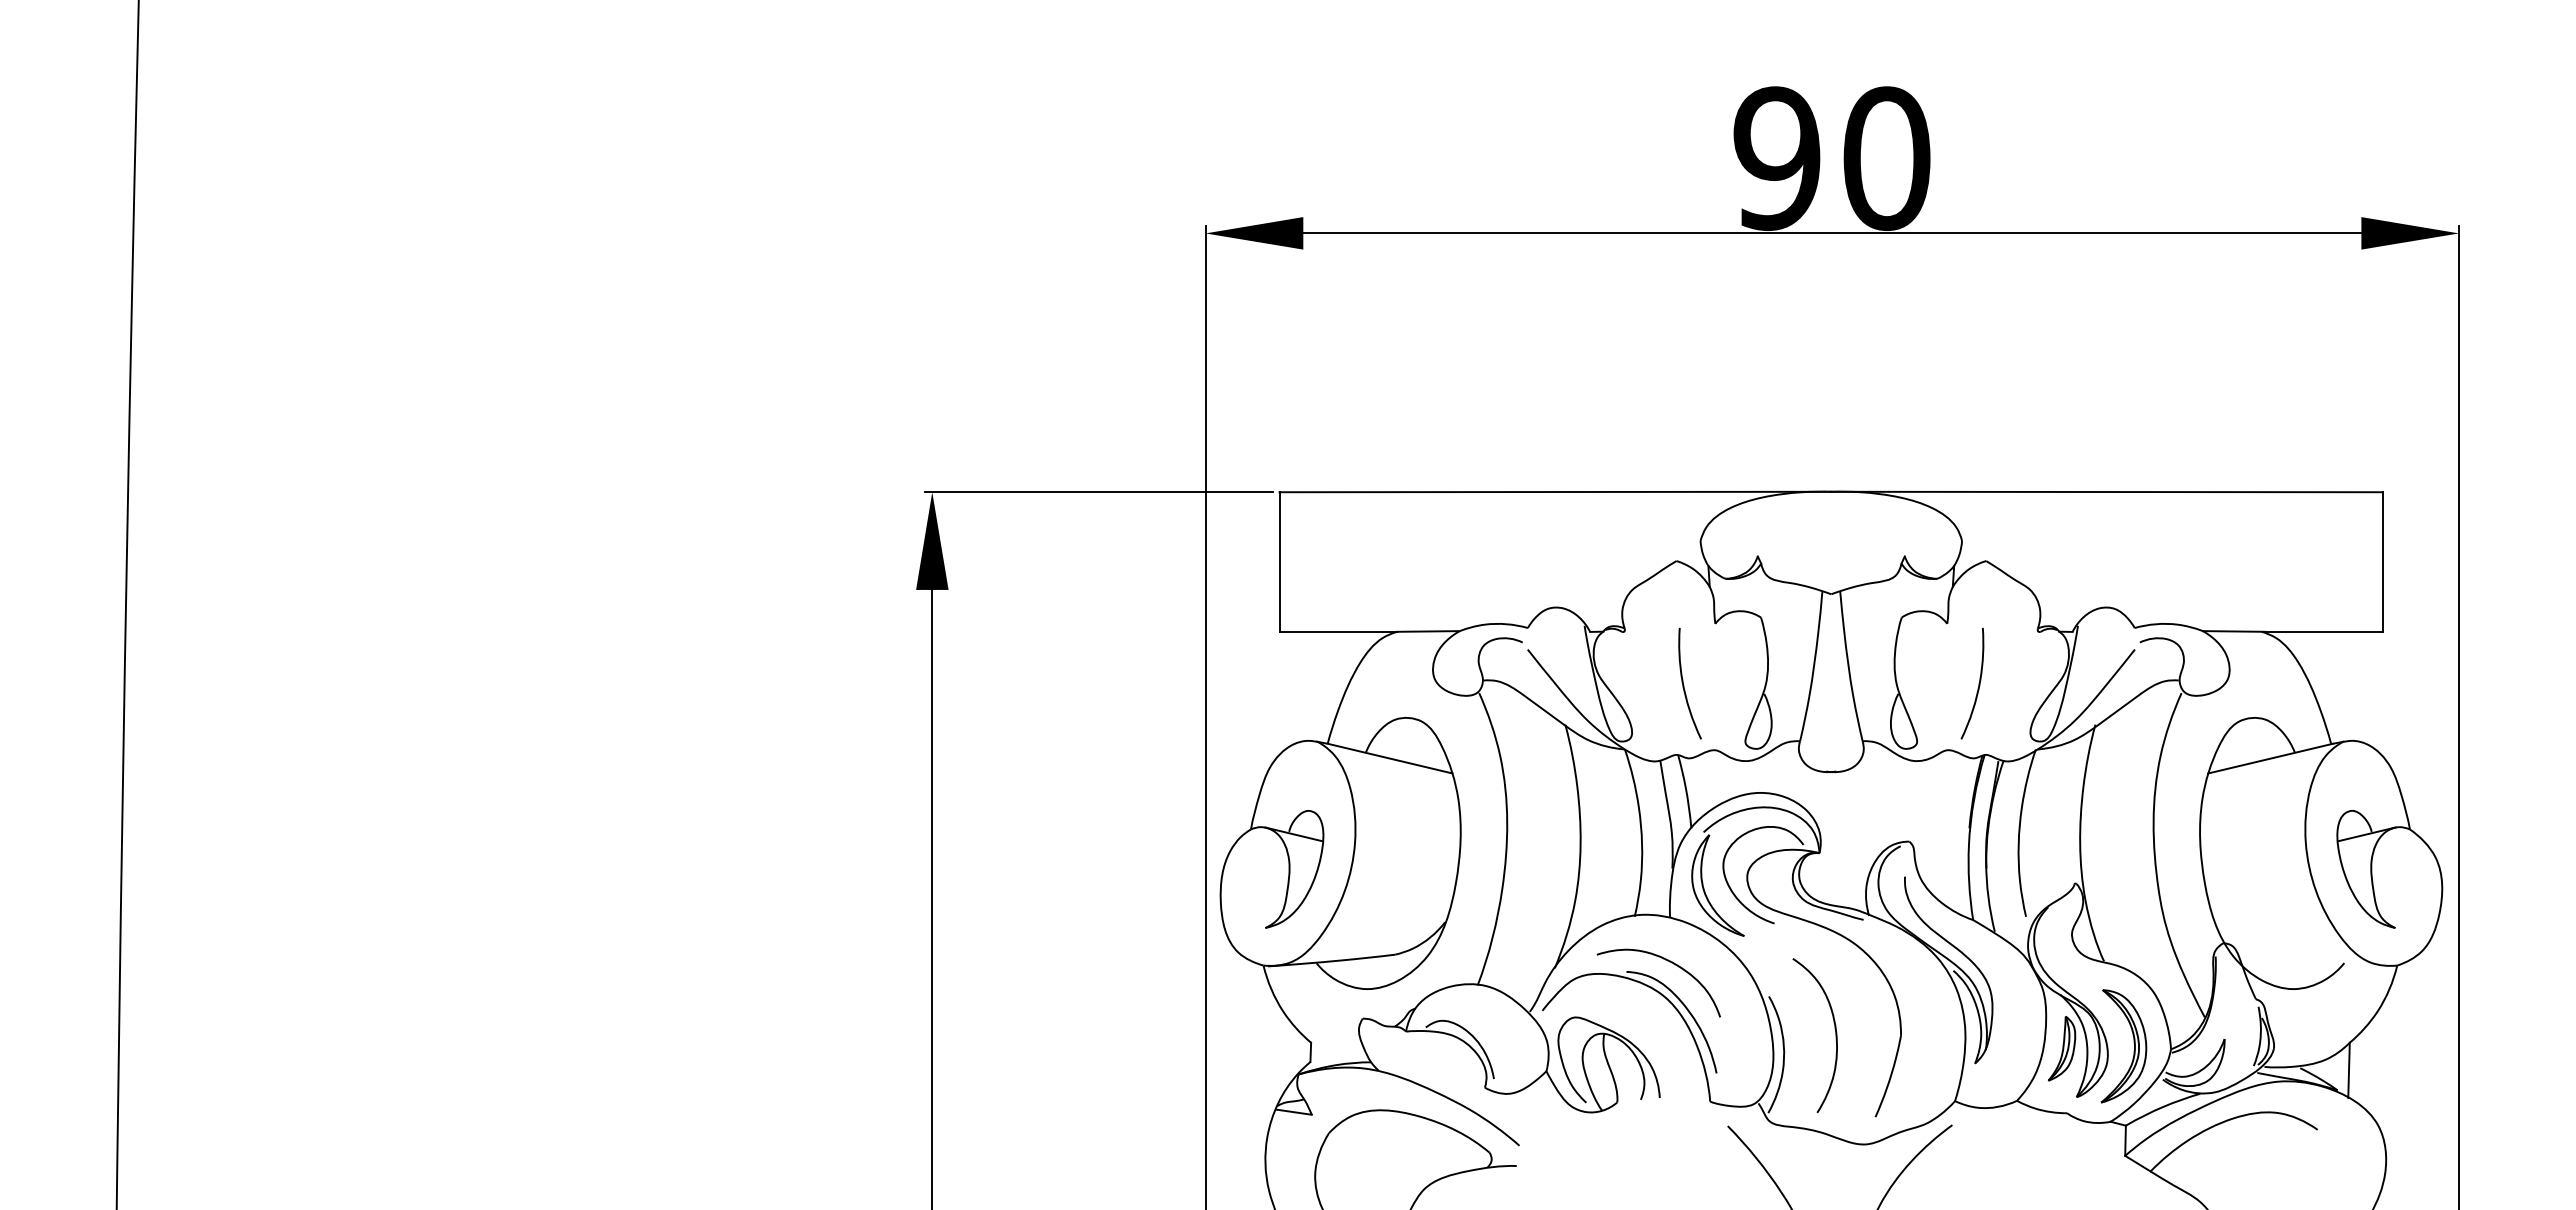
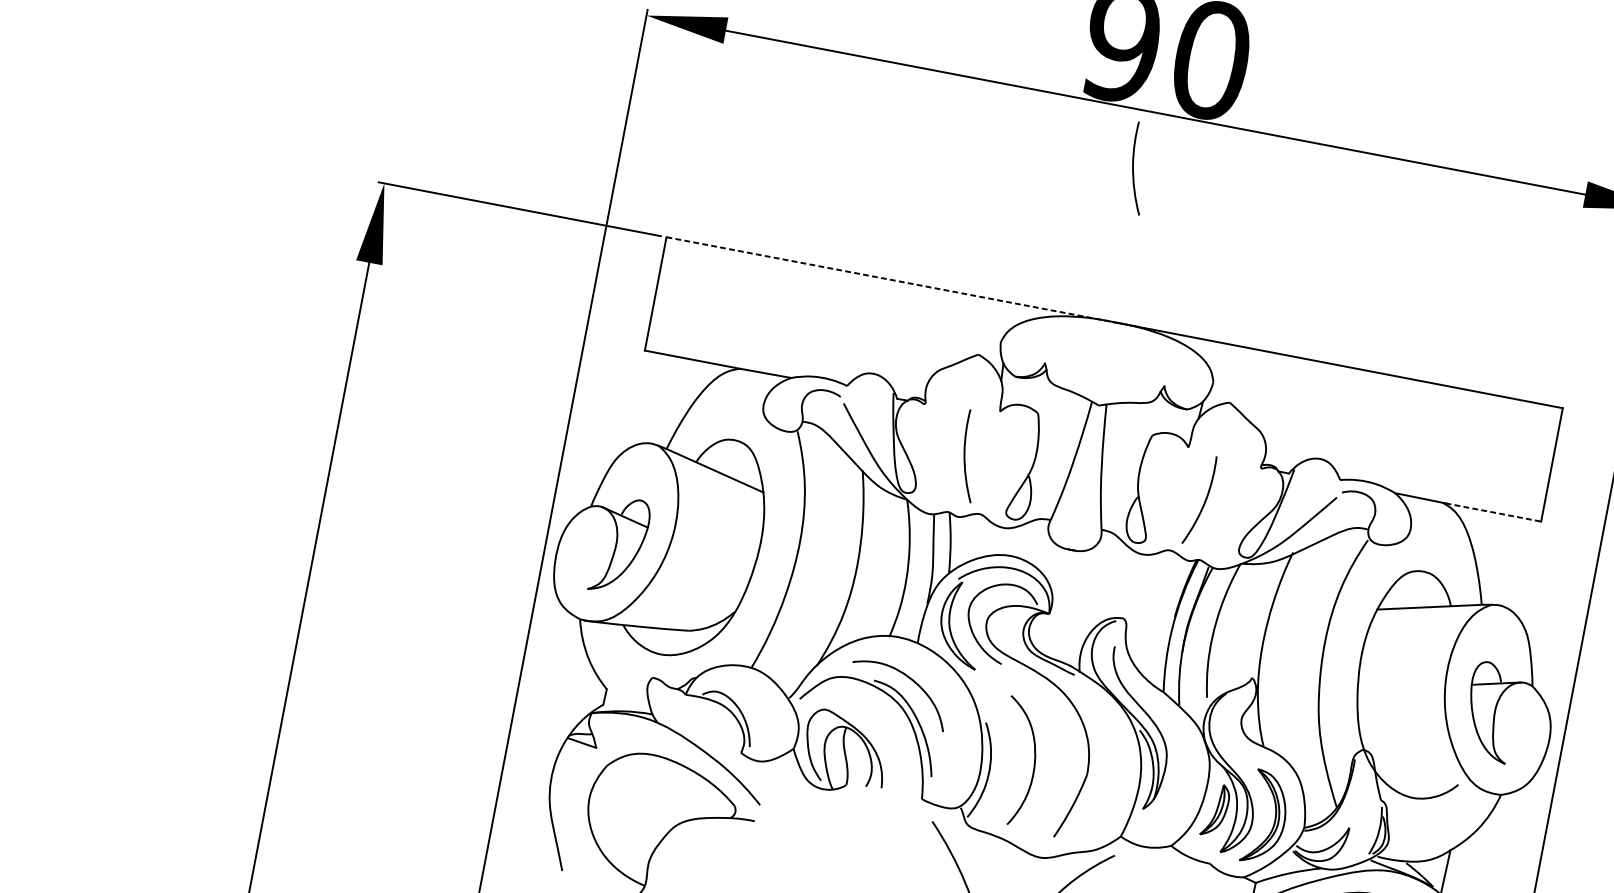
curve: (1819, 305) -> (1134, 169), added
line: (1555, 492) -> (890, 280), solid -> dashed
line: (2324, 631) -> (1493, 512), solid -> dashed

